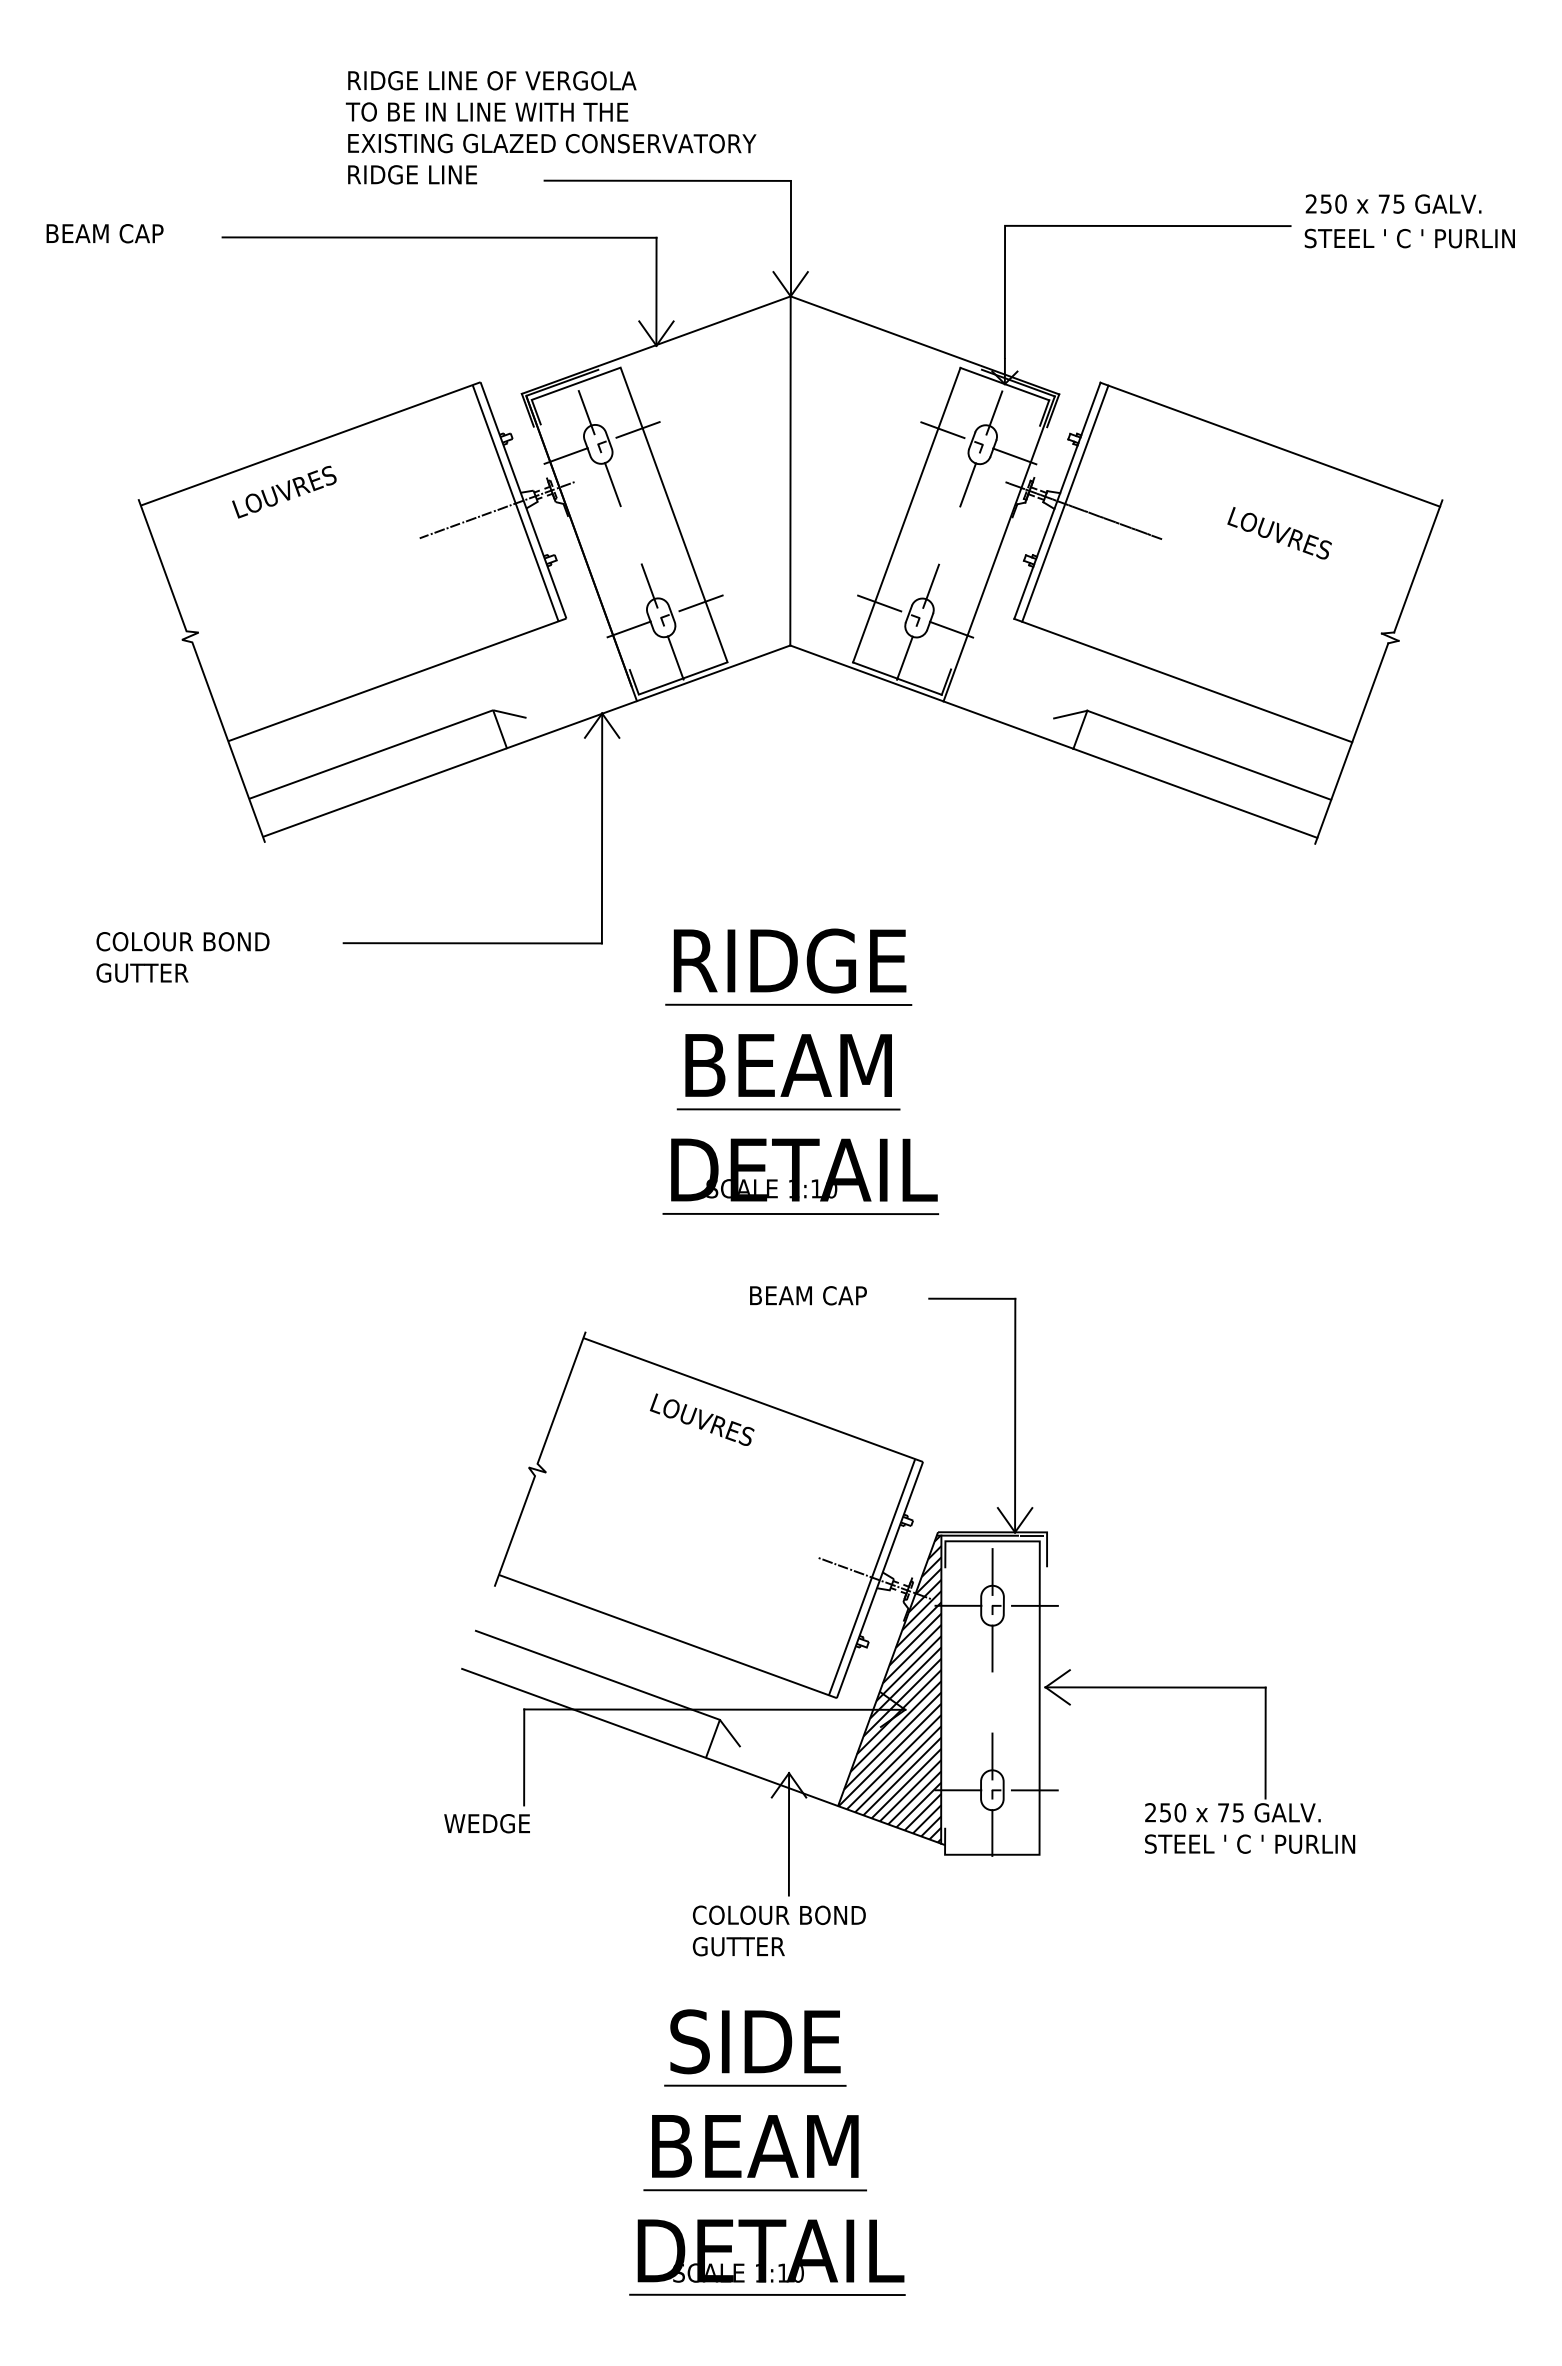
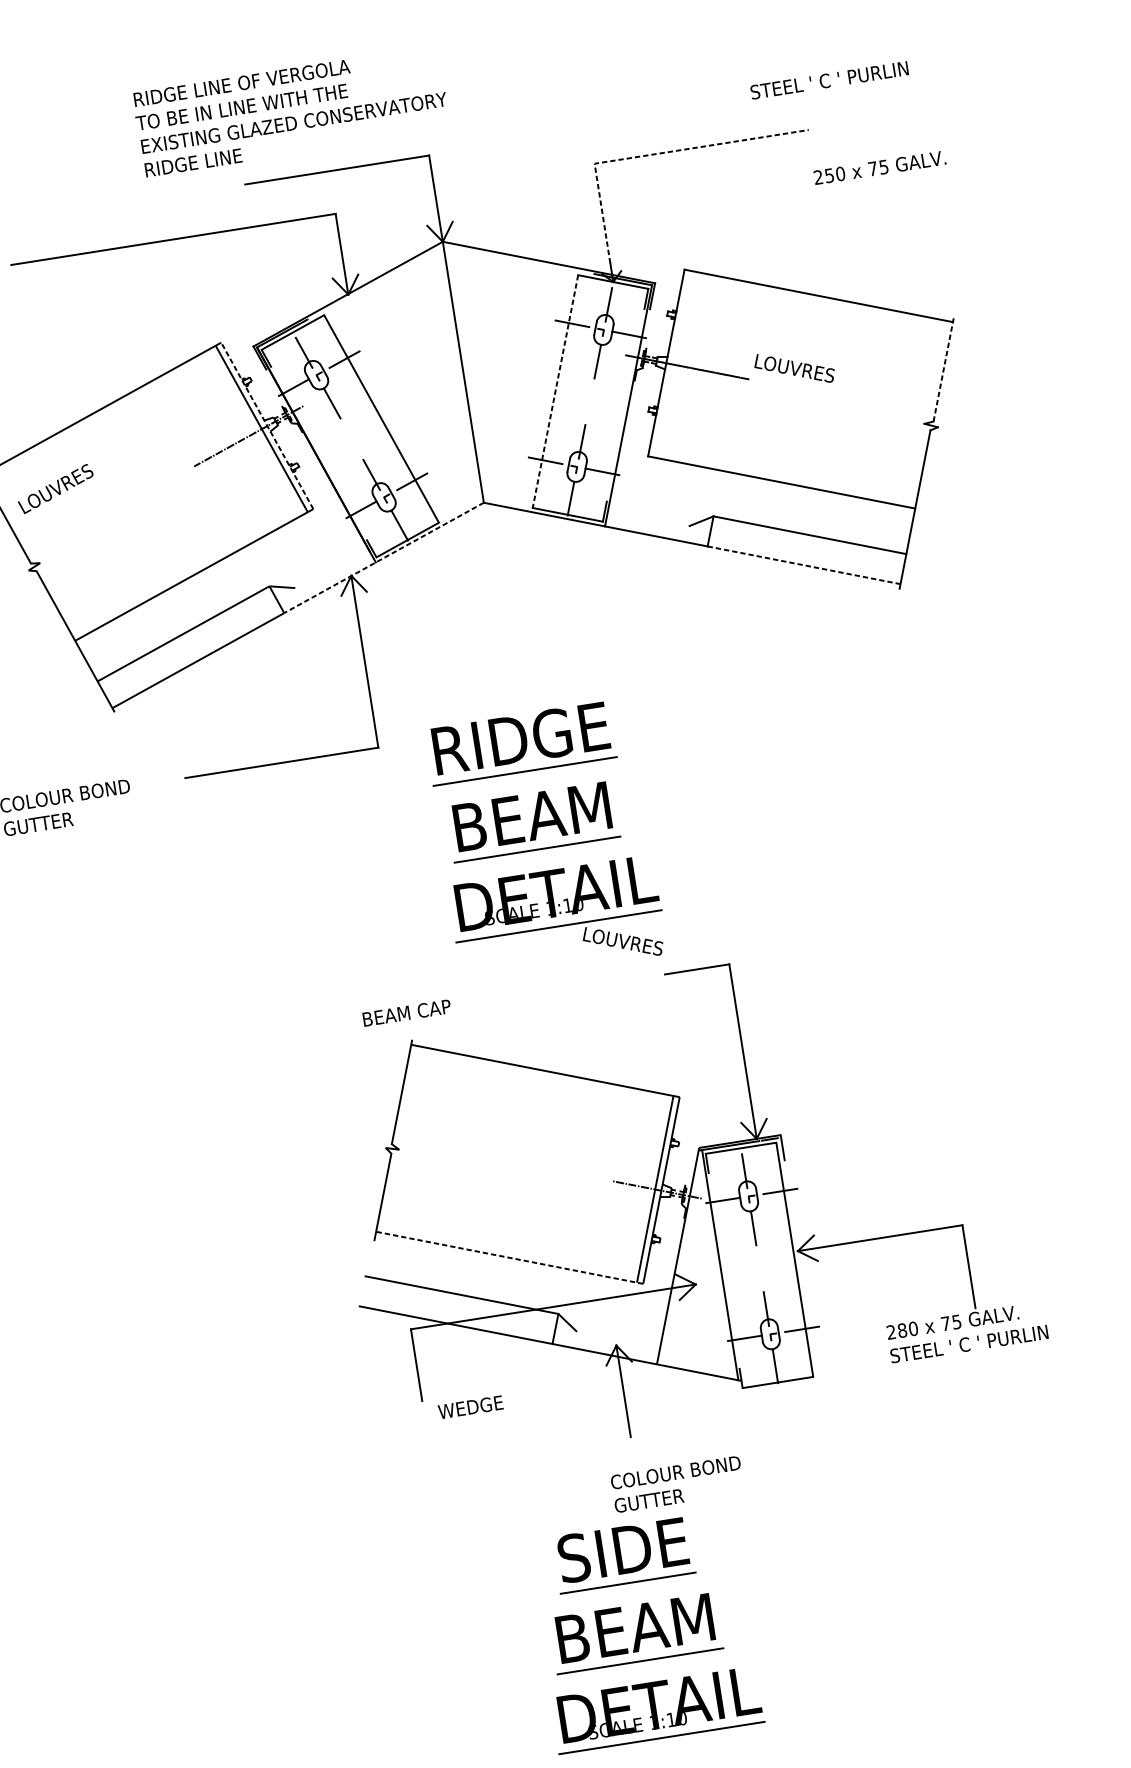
text: (550, 127) -> (291, 111), moved
text: (1393, 203) -> (879, 167), moved
line: (1080, 225) -> (651, 154), solid -> dashed
text: (1409, 238) -> (829, 80), moved
text: (284, 491) -> (55, 488), moved
line: (523, 500) -> (267, 425), solid -> dashed
line: (1065, 503) -> (672, 364), removed
line: (906, 515) -> (555, 391), solid -> dashed
text: (1279, 533) -> (794, 368), moved
line: (1418, 565) -> (943, 368), solid -> dashed
line: (648, 696) -> (383, 557), solid -> dashed
line: (1195, 793) -> (804, 565), solid -> dashed
text: (808, 1295) -> (407, 1012), moved
text: (702, 1419) -> (623, 941), moved
line: (667, 1636) -> (509, 1257), solid -> dashed
hatch: (889, 1688) -> (681, 1270), removed
text: (1165, 1812) -> (902, 1330), 250 -> 280
text: (486, 1823) -> (470, 1407), moved
text: (778, 1930) -> (676, 1484), moved

